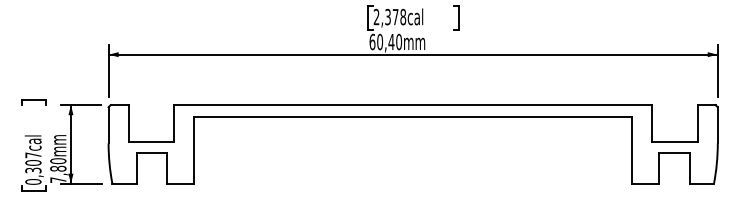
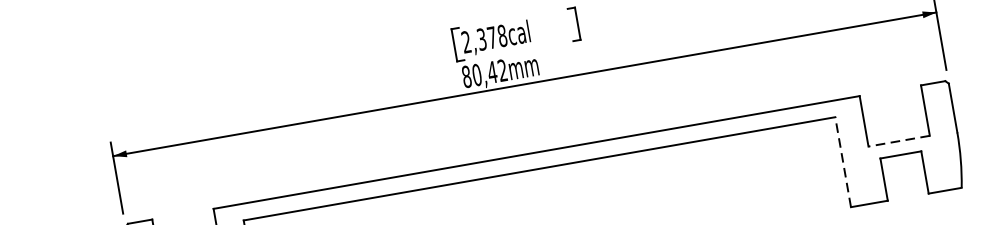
text: (385, 41) -> (484, 73), 60,40mm -> 80,42mm
line: (674, 142) -> (898, 141), solid -> dashed
line: (632, 150) -> (843, 162), solid -> dashed

